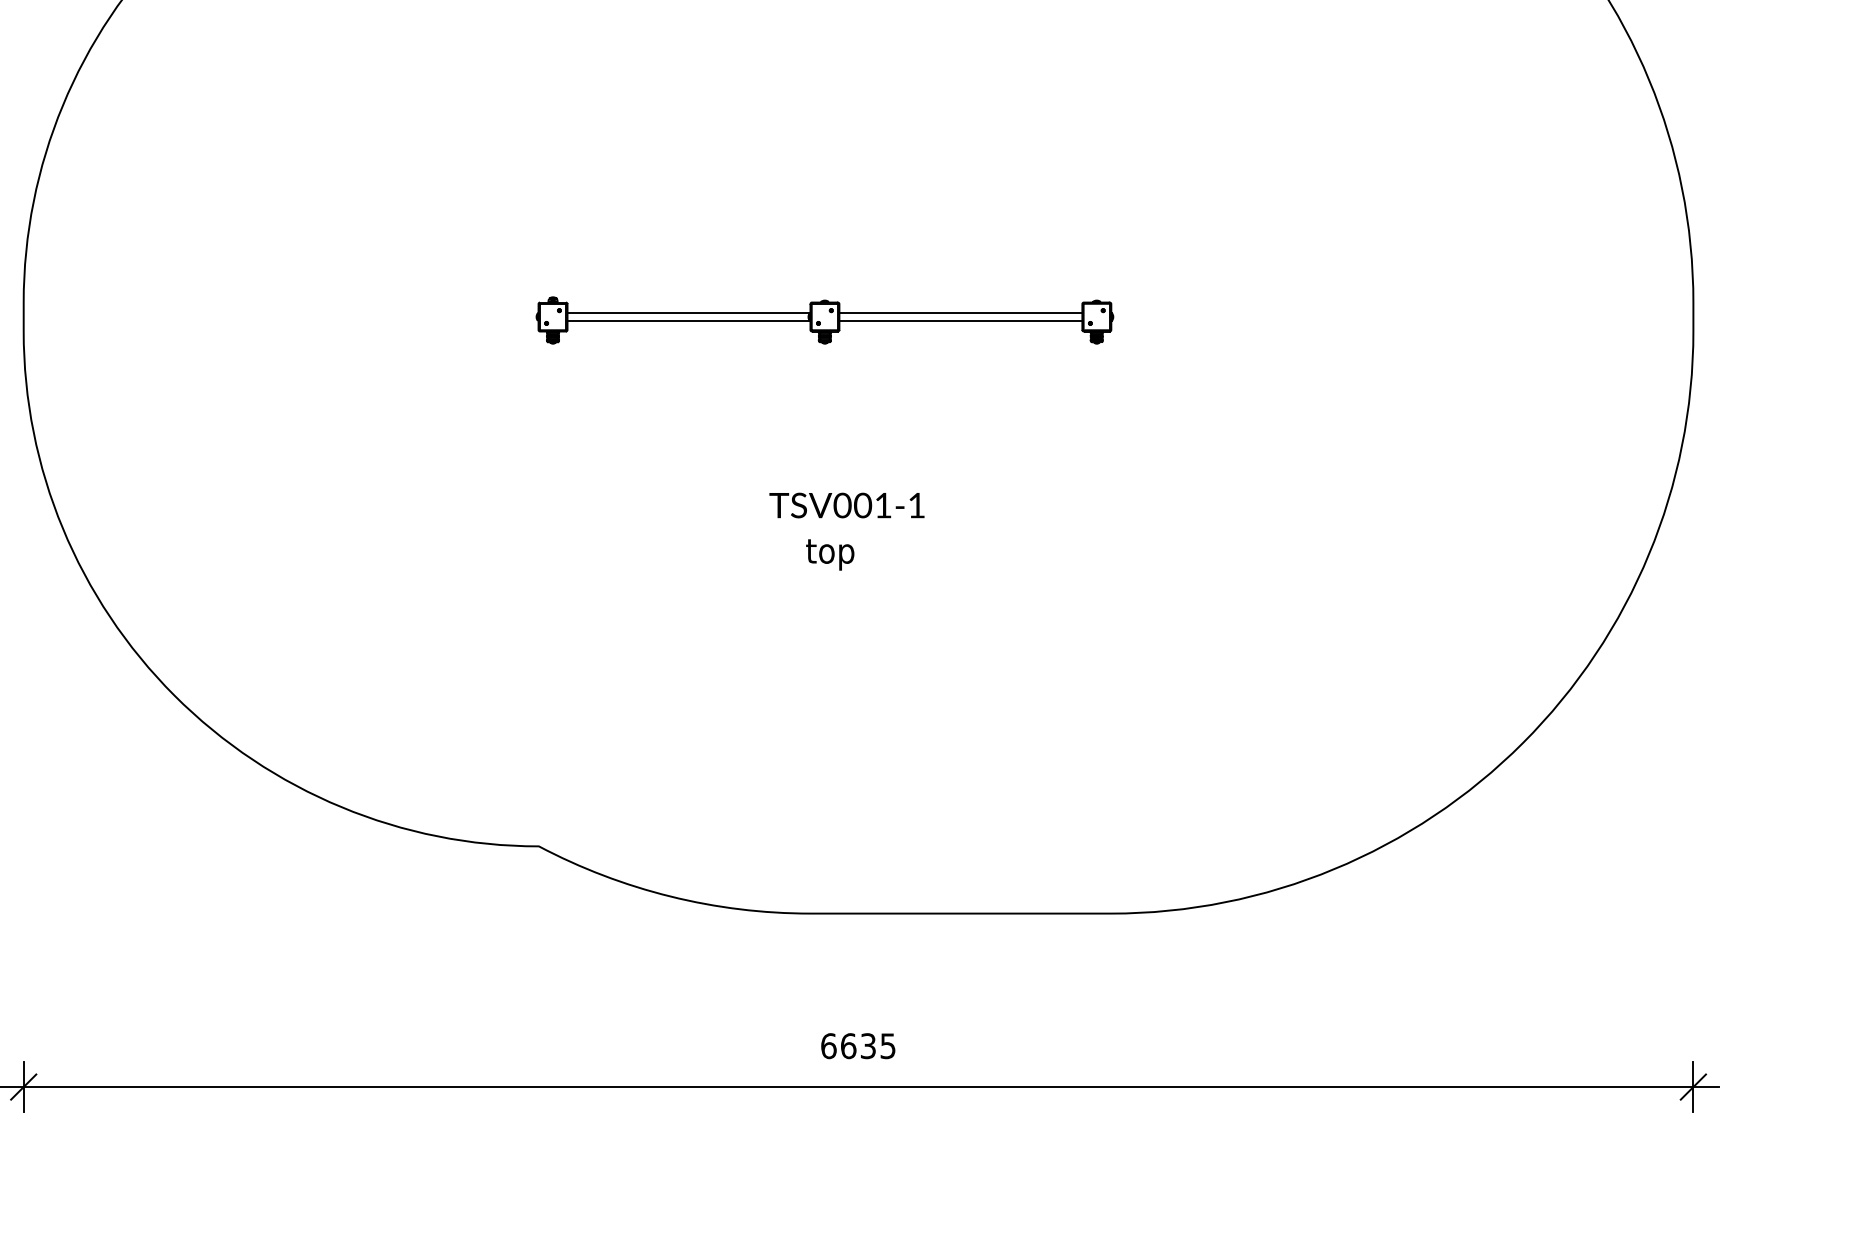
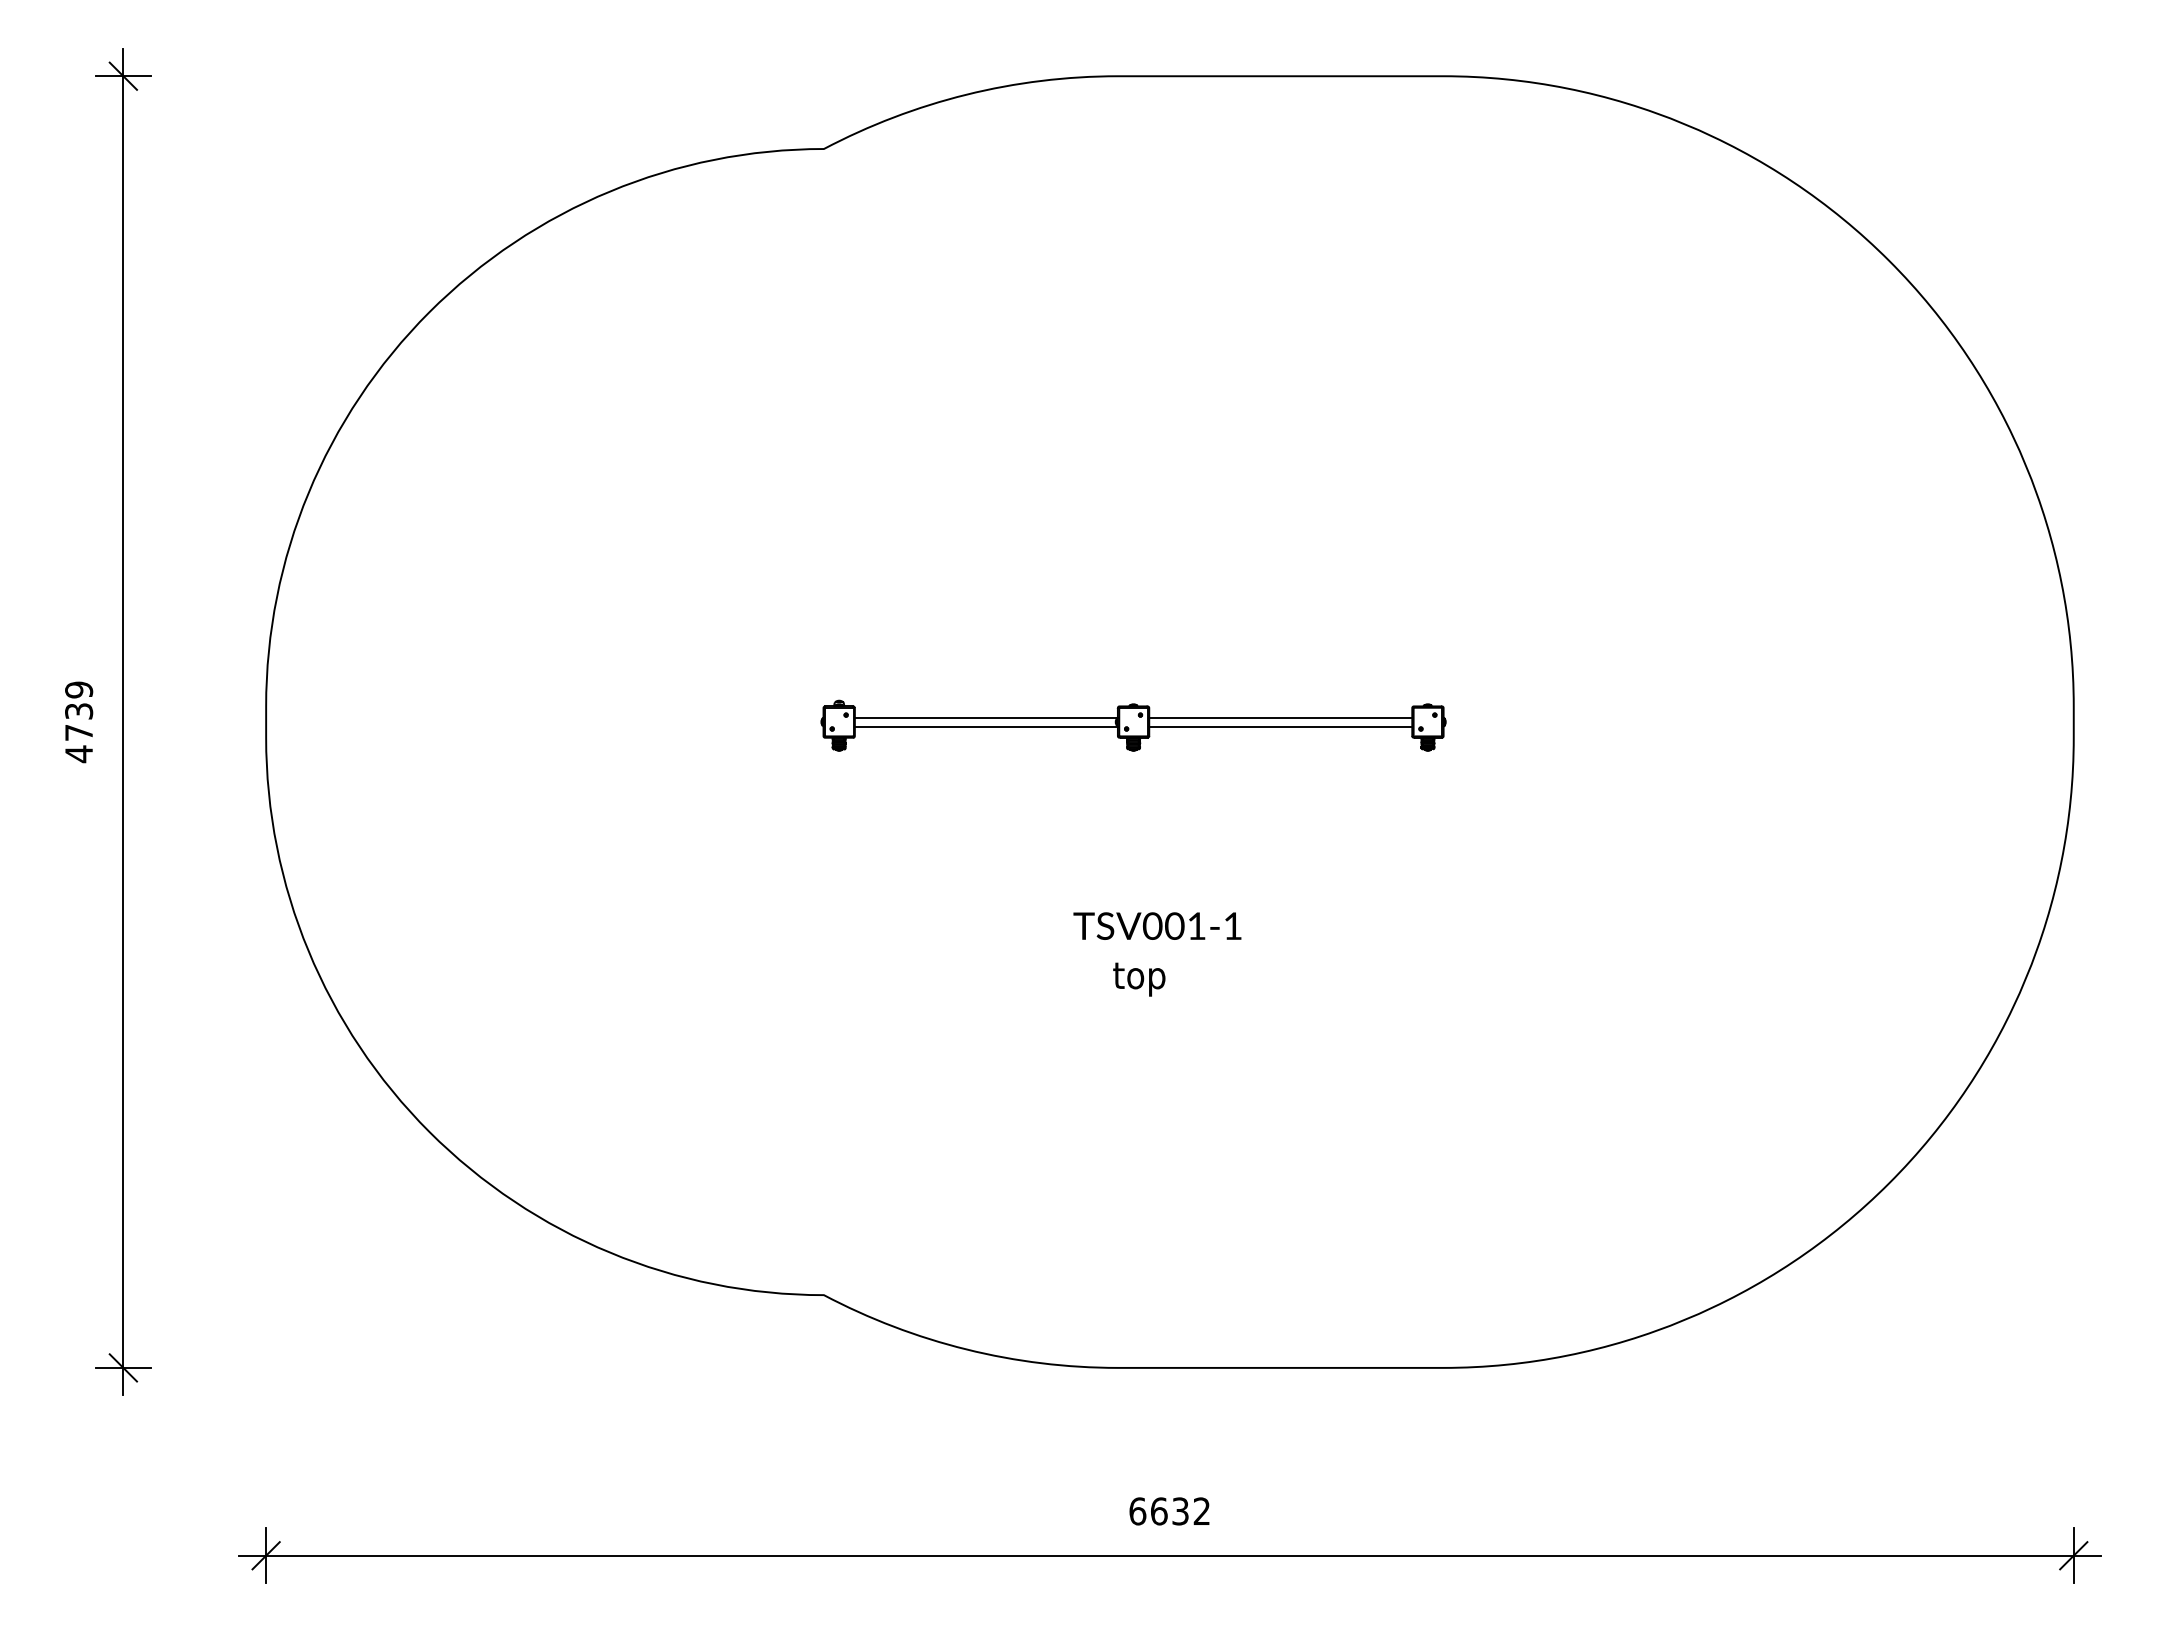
text: (887, 1046) -> (1201, 1511), 6635 -> 6632

